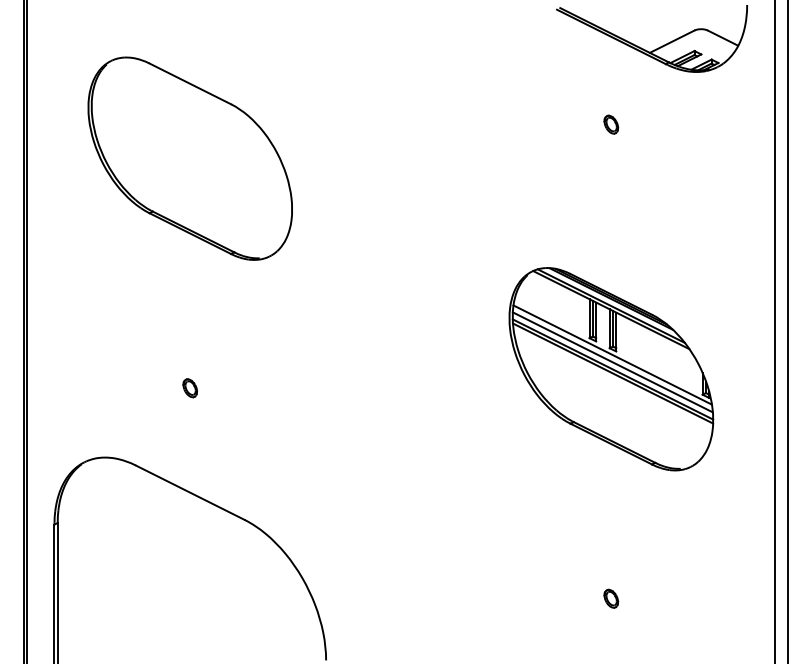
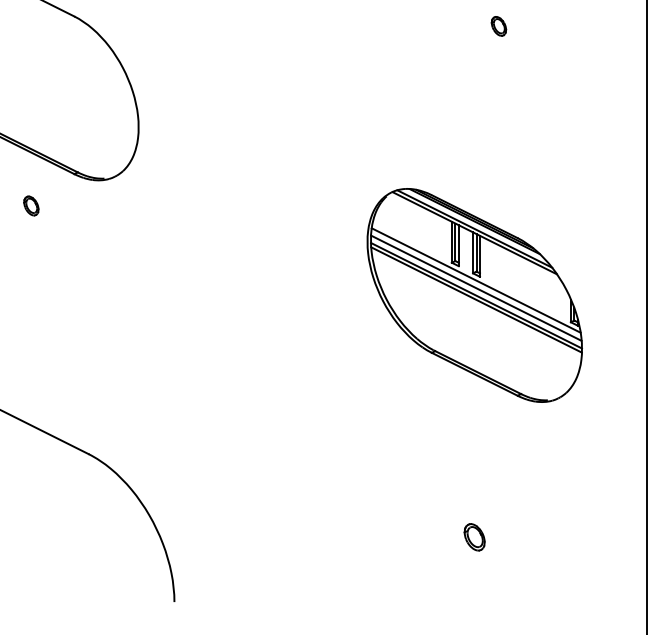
part: (611, 124) -> (499, 26), moved
part: (190, 388) -> (31, 206), moved
part: (611, 598) -> (474, 536), size x1.4

